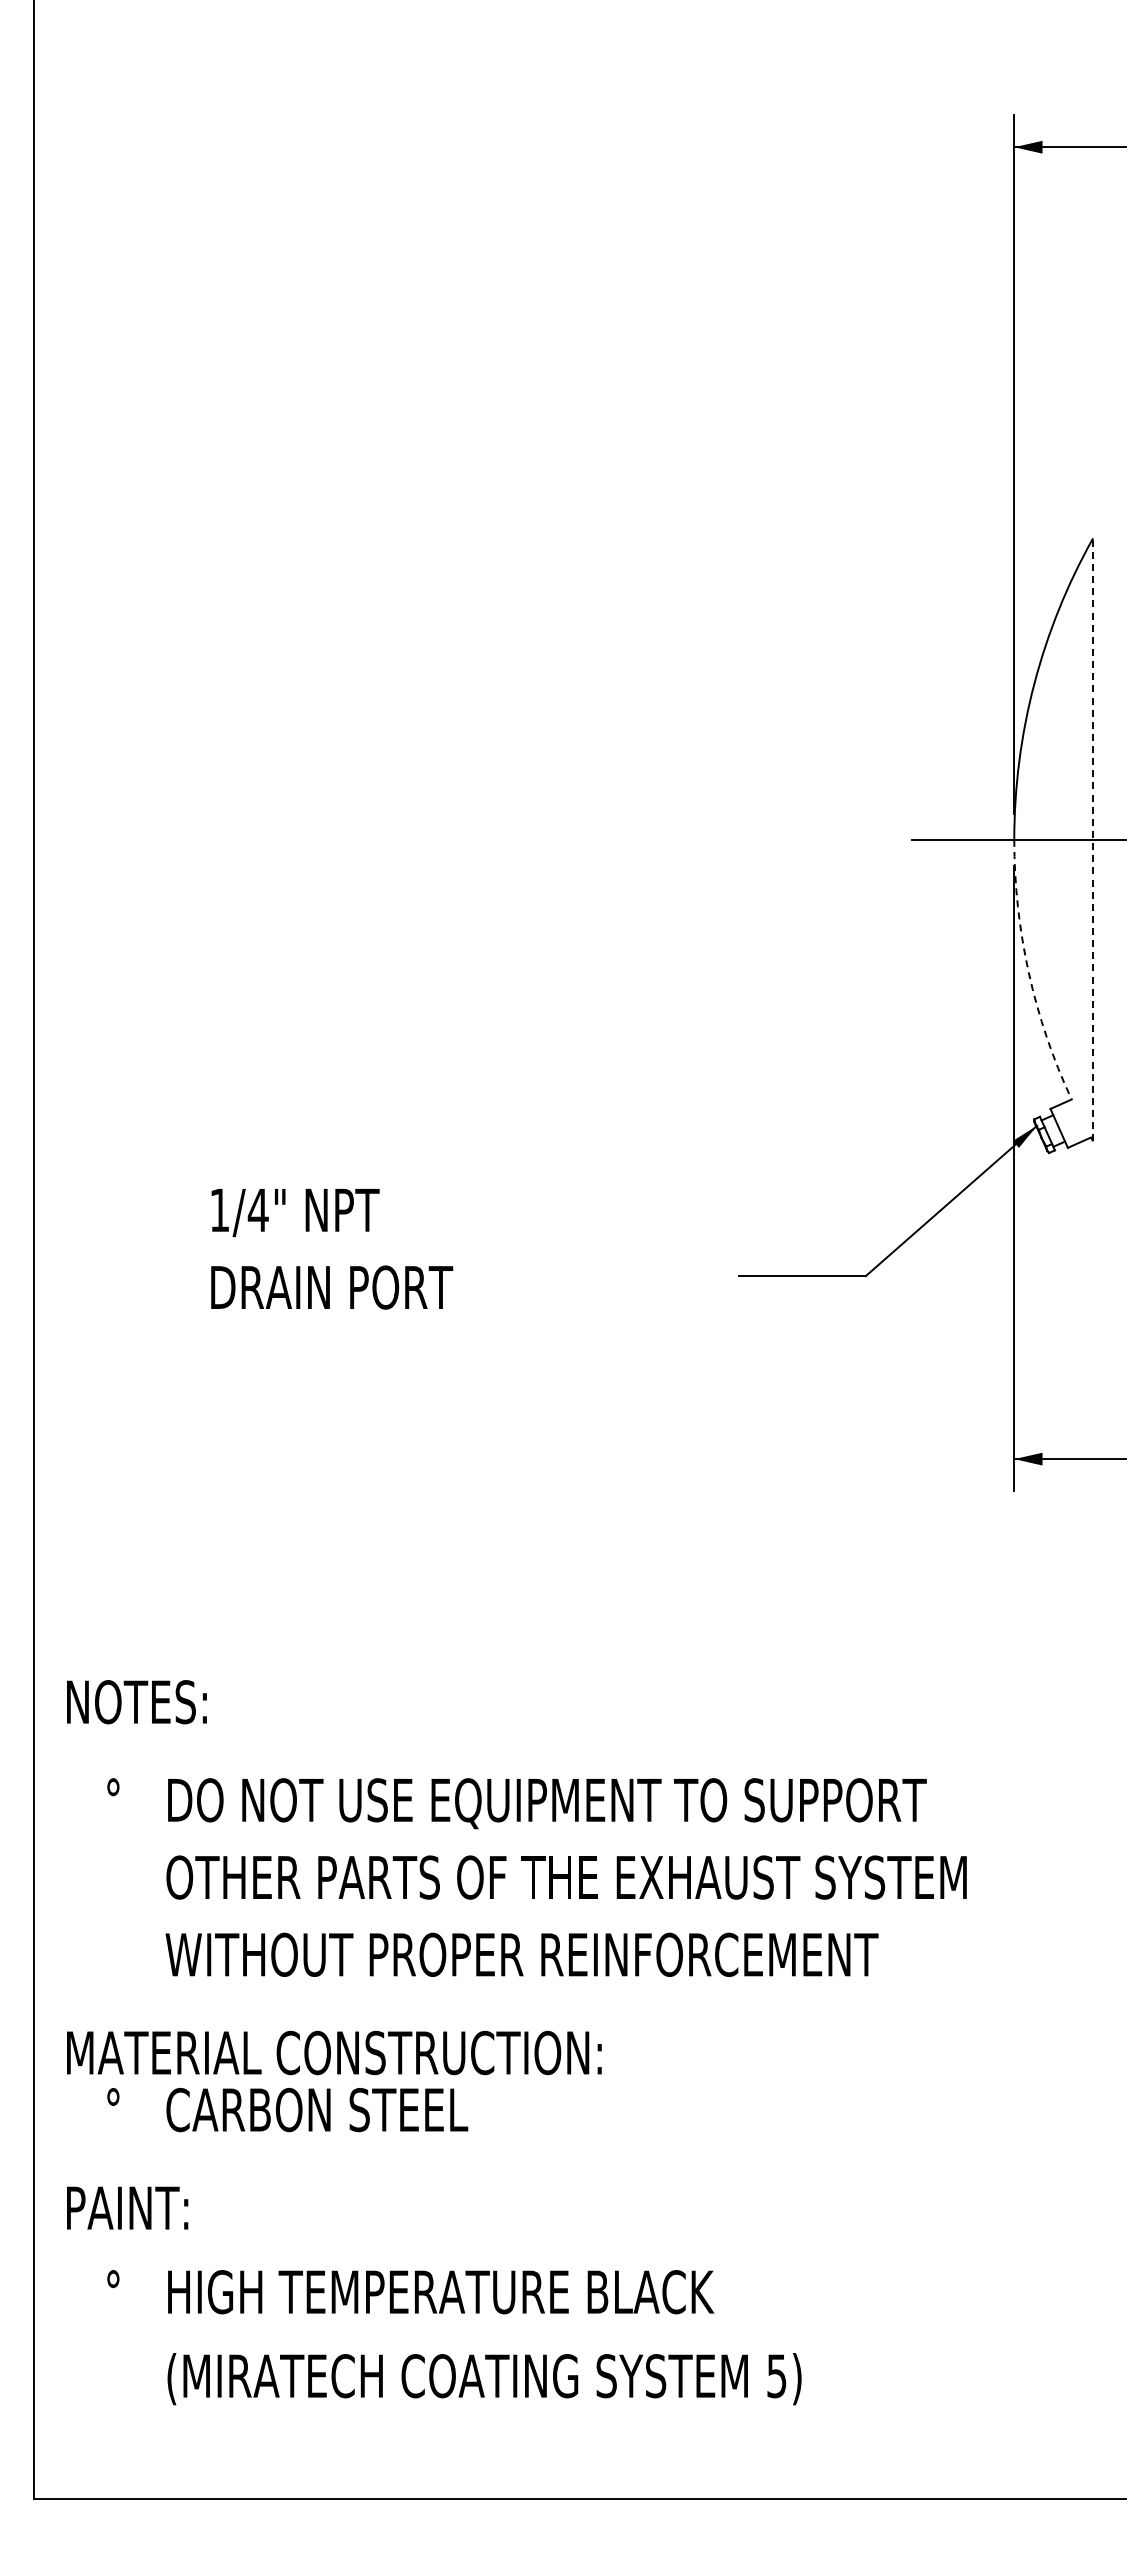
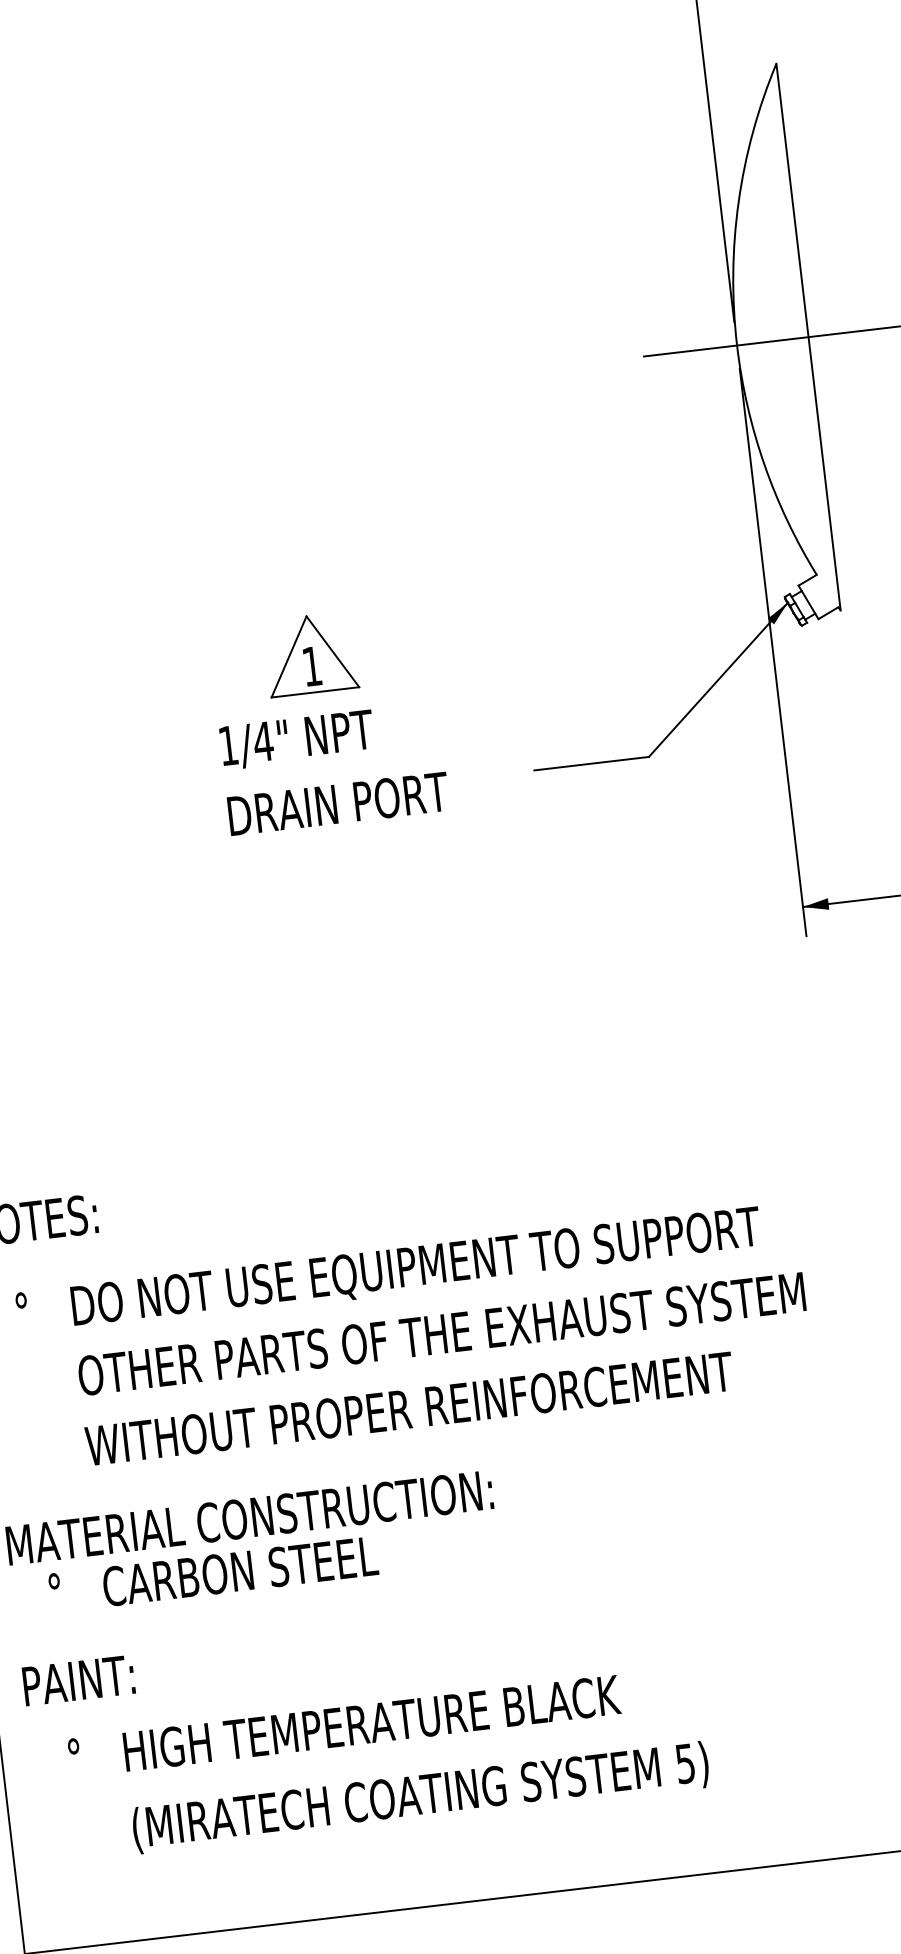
line: (1093, 839) -> (808, 336), dashed -> solid
arc: (1028, 972) -> (764, 464), dashed -> solid
part: (510, 1121) -> (310, 654), added
text: (332, 1249) -> (334, 769), moved

